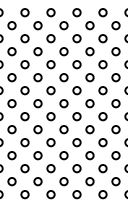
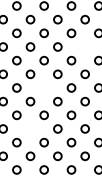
circle: (76, 64) -> (84, 46), removed
circle: (37, 103) -> (43, 87), removed
circle: (24, 142) -> (29, 128), removed

